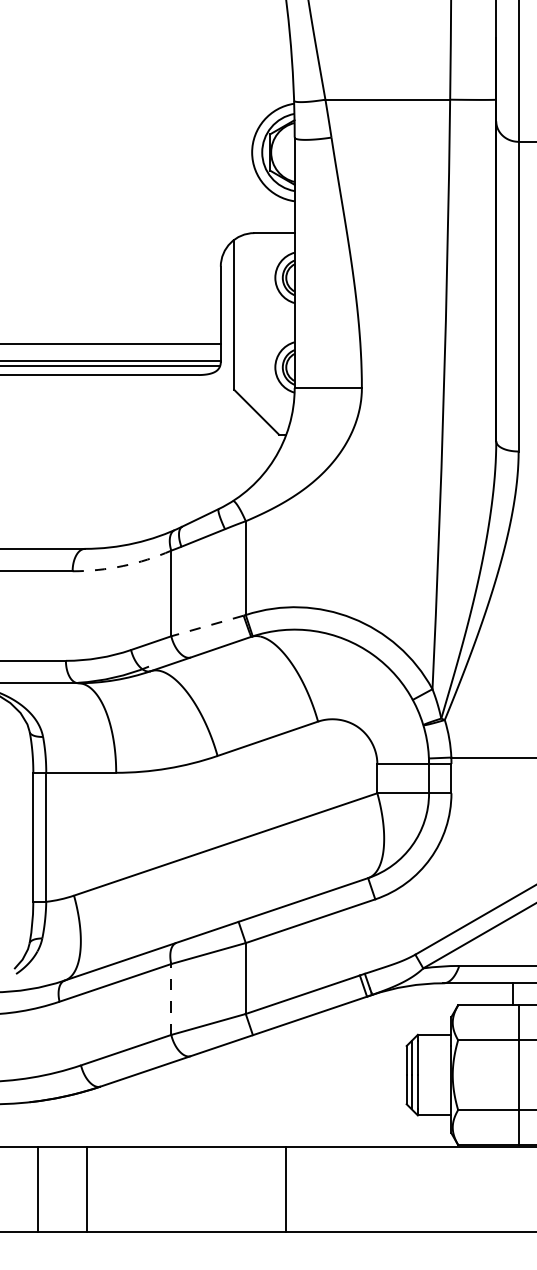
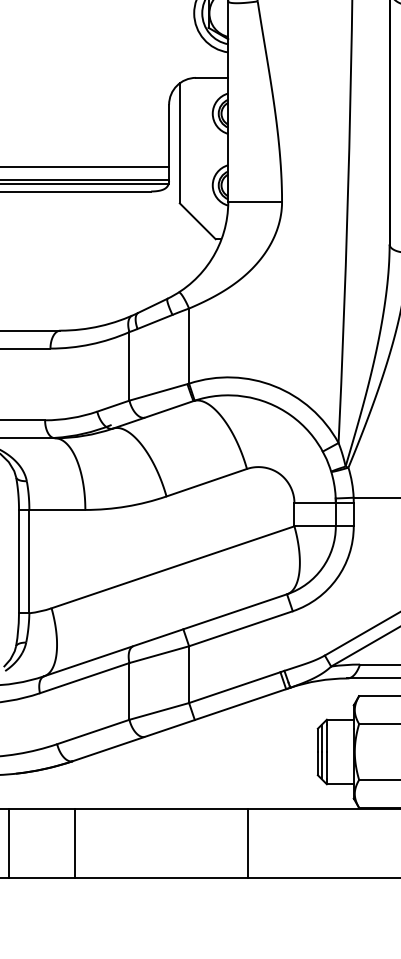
arc: (123, 566) -> (91, 344), dashed -> solid
line: (207, 625) -> (158, 392), dashed -> solid
line: (171, 998) -> (129, 690), dashed -> solid
line: (38, 1188) -> (8, 842), moved
line: (86, 1188) -> (75, 842), moved
line: (285, 1188) -> (248, 842), moved

